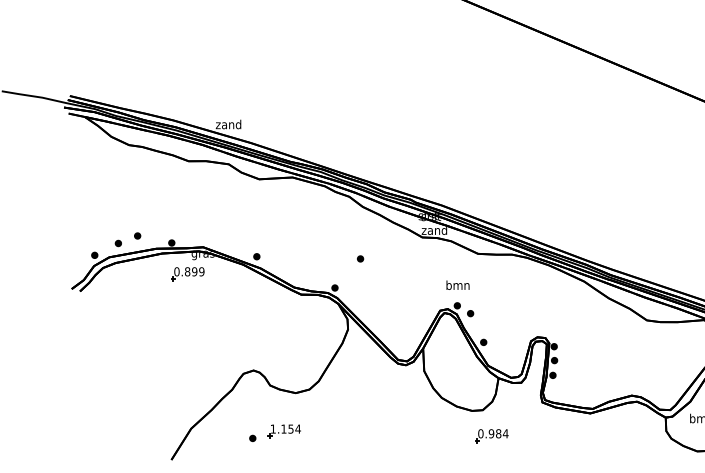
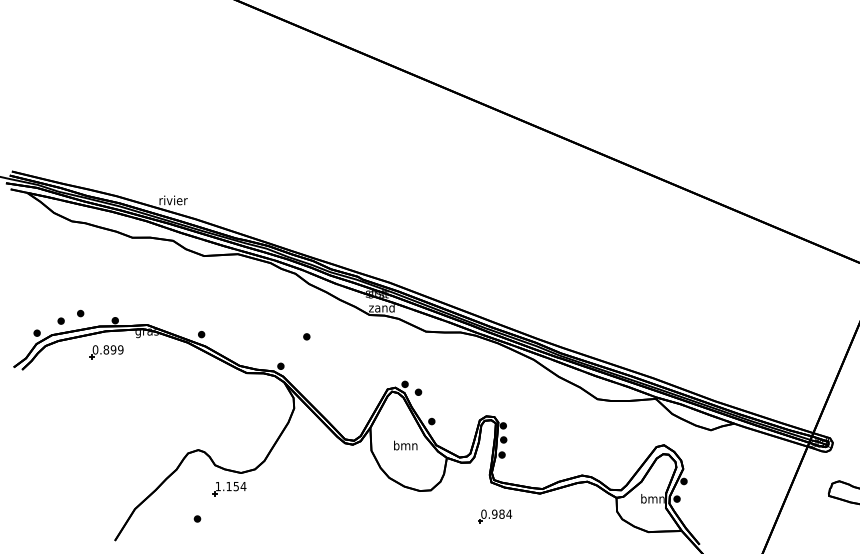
text: (229, 124) -> (173, 200), zand -> rivier
part: (187, 274) -> (106, 352), moved
text: (457, 285) -> (405, 445), moved
part: (284, 432) -> (229, 489), moved
part: (492, 435) -> (495, 516), moved

